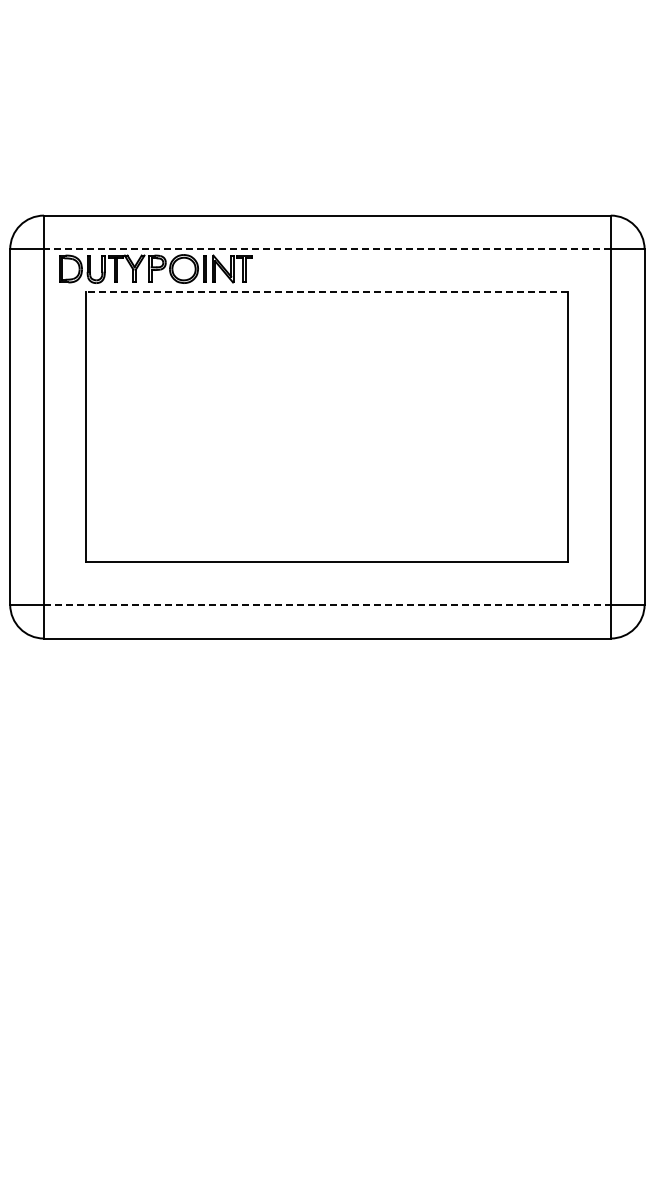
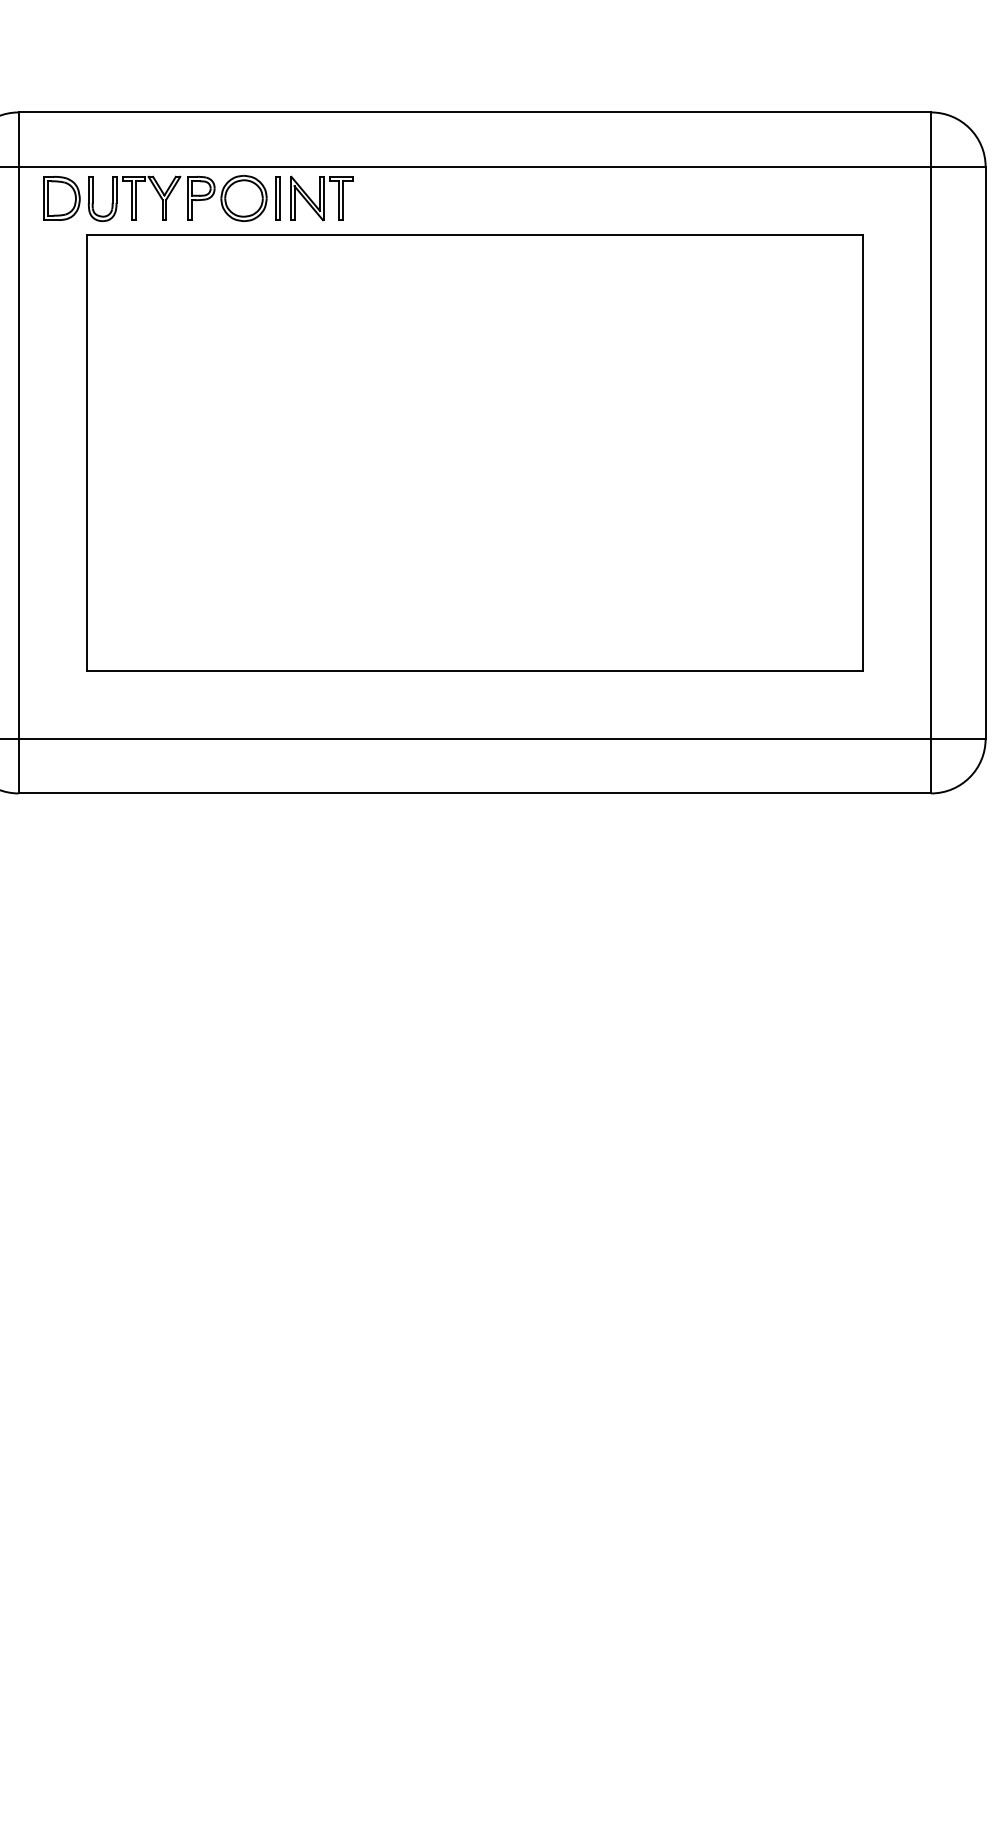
line: (326, 249) -> (473, 167), dashed -> solid
line: (326, 291) -> (473, 234), dashed -> solid
line: (327, 604) -> (475, 738), dashed -> solid

